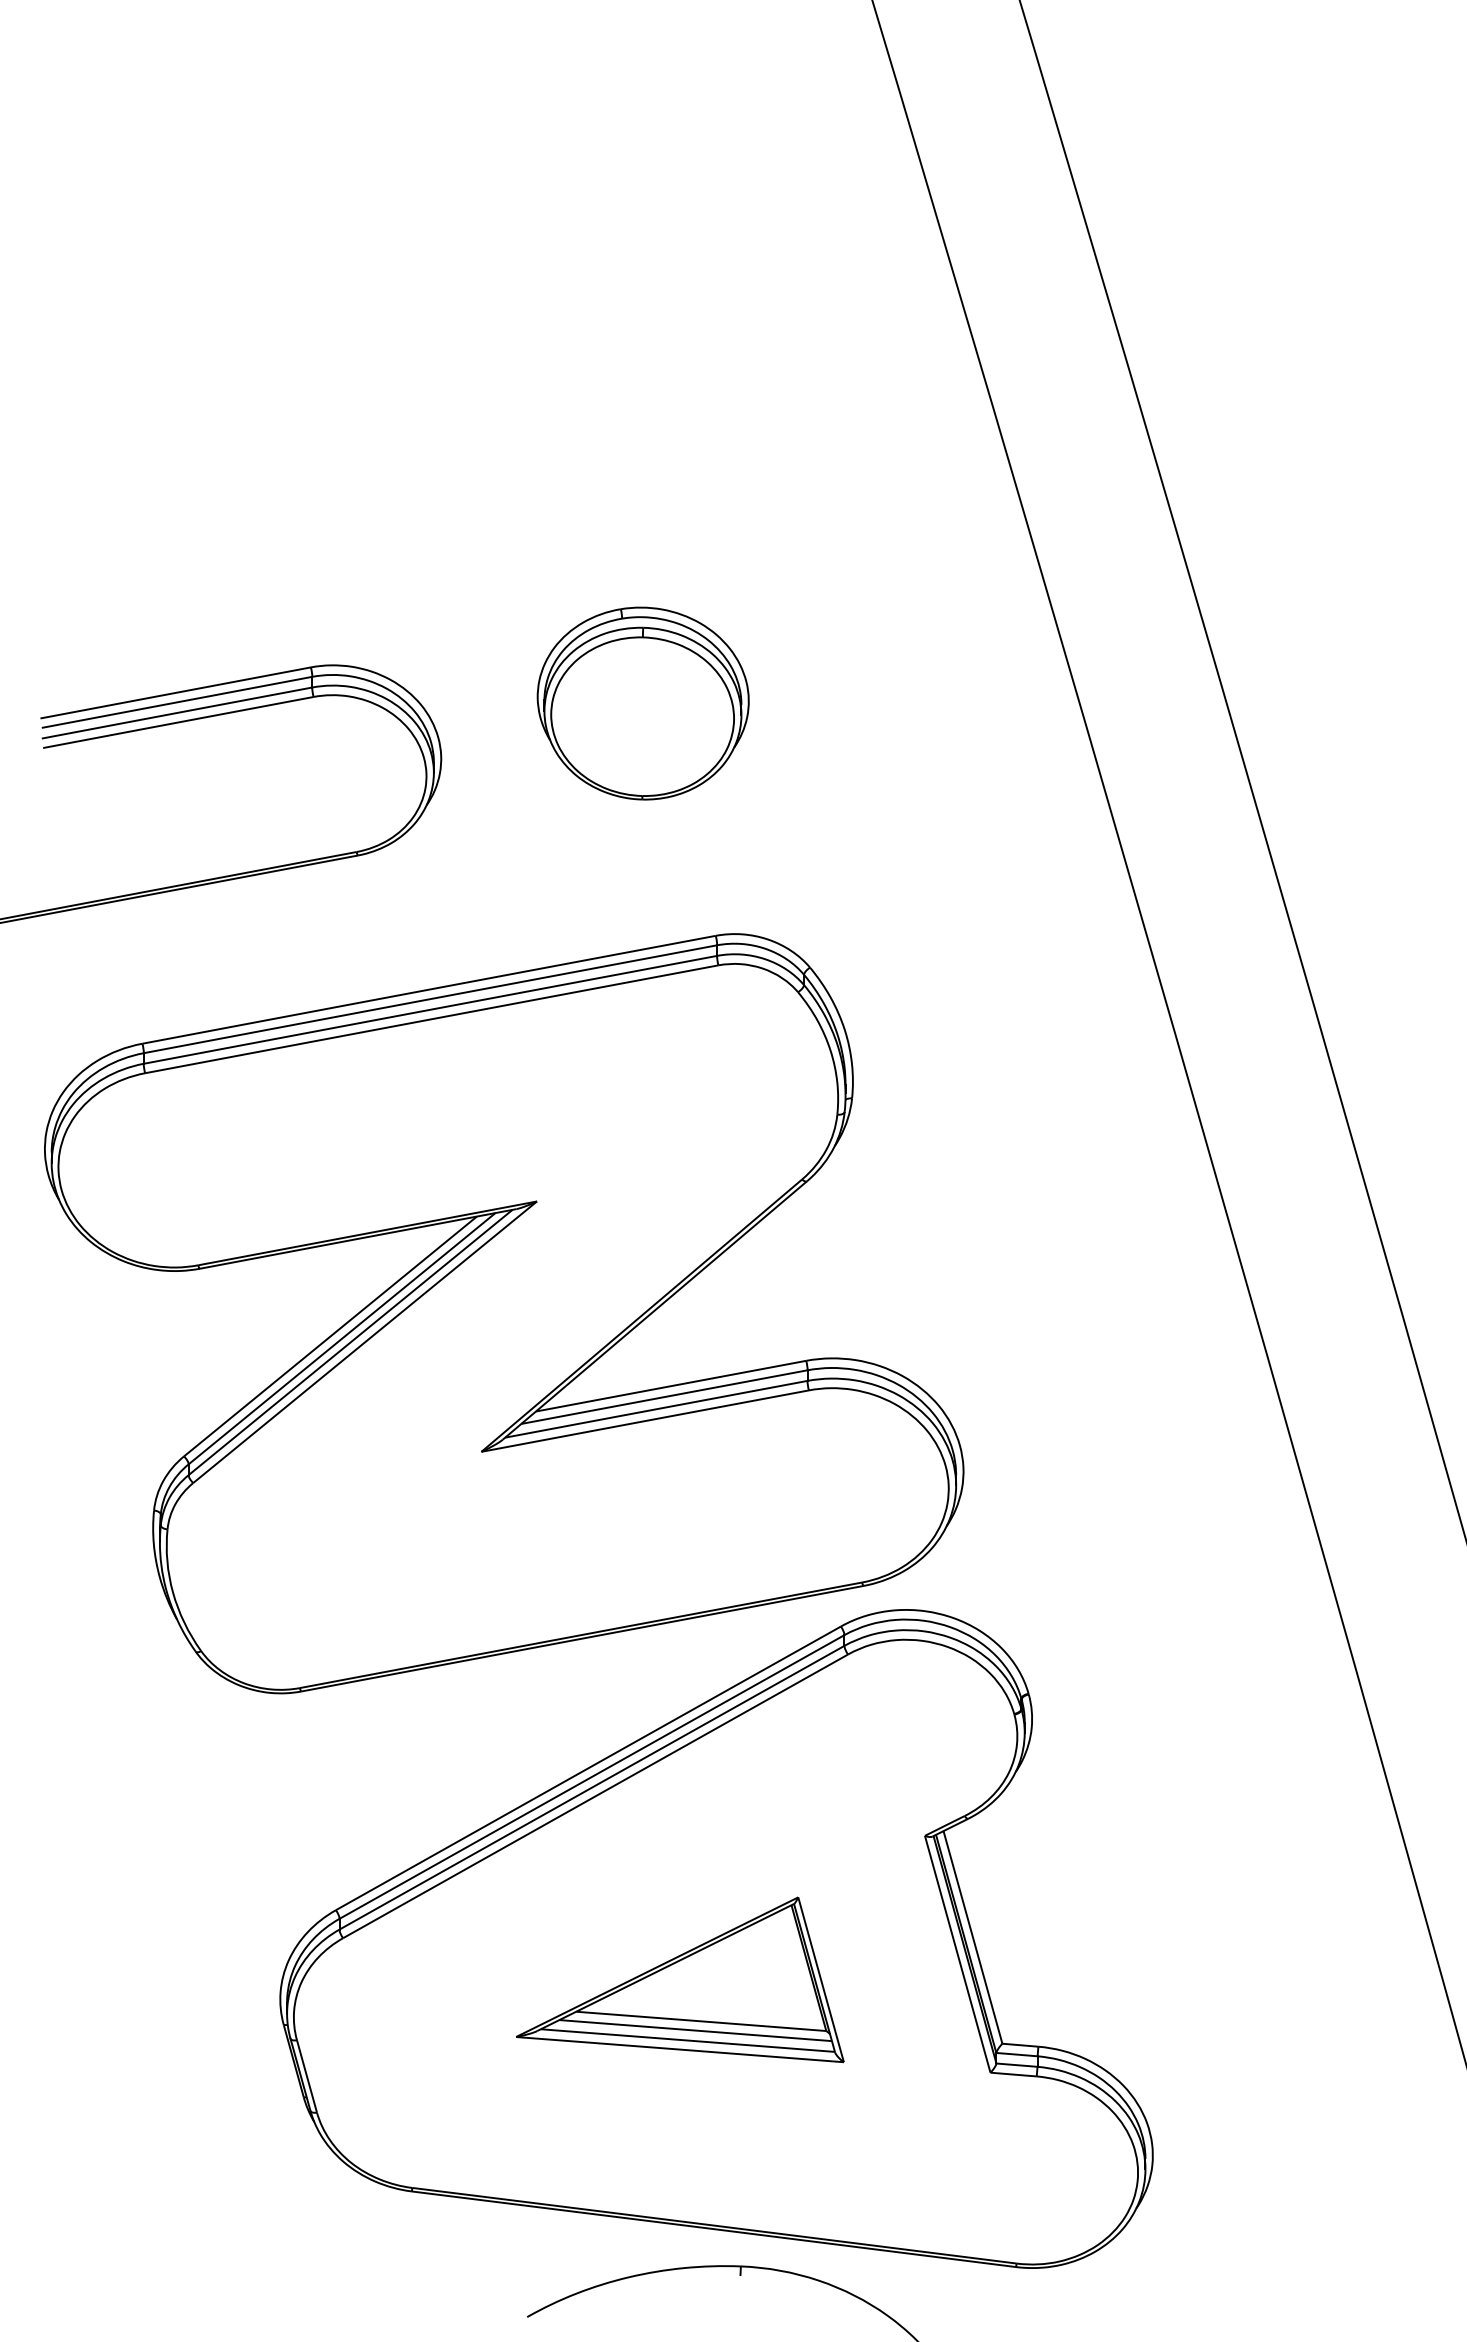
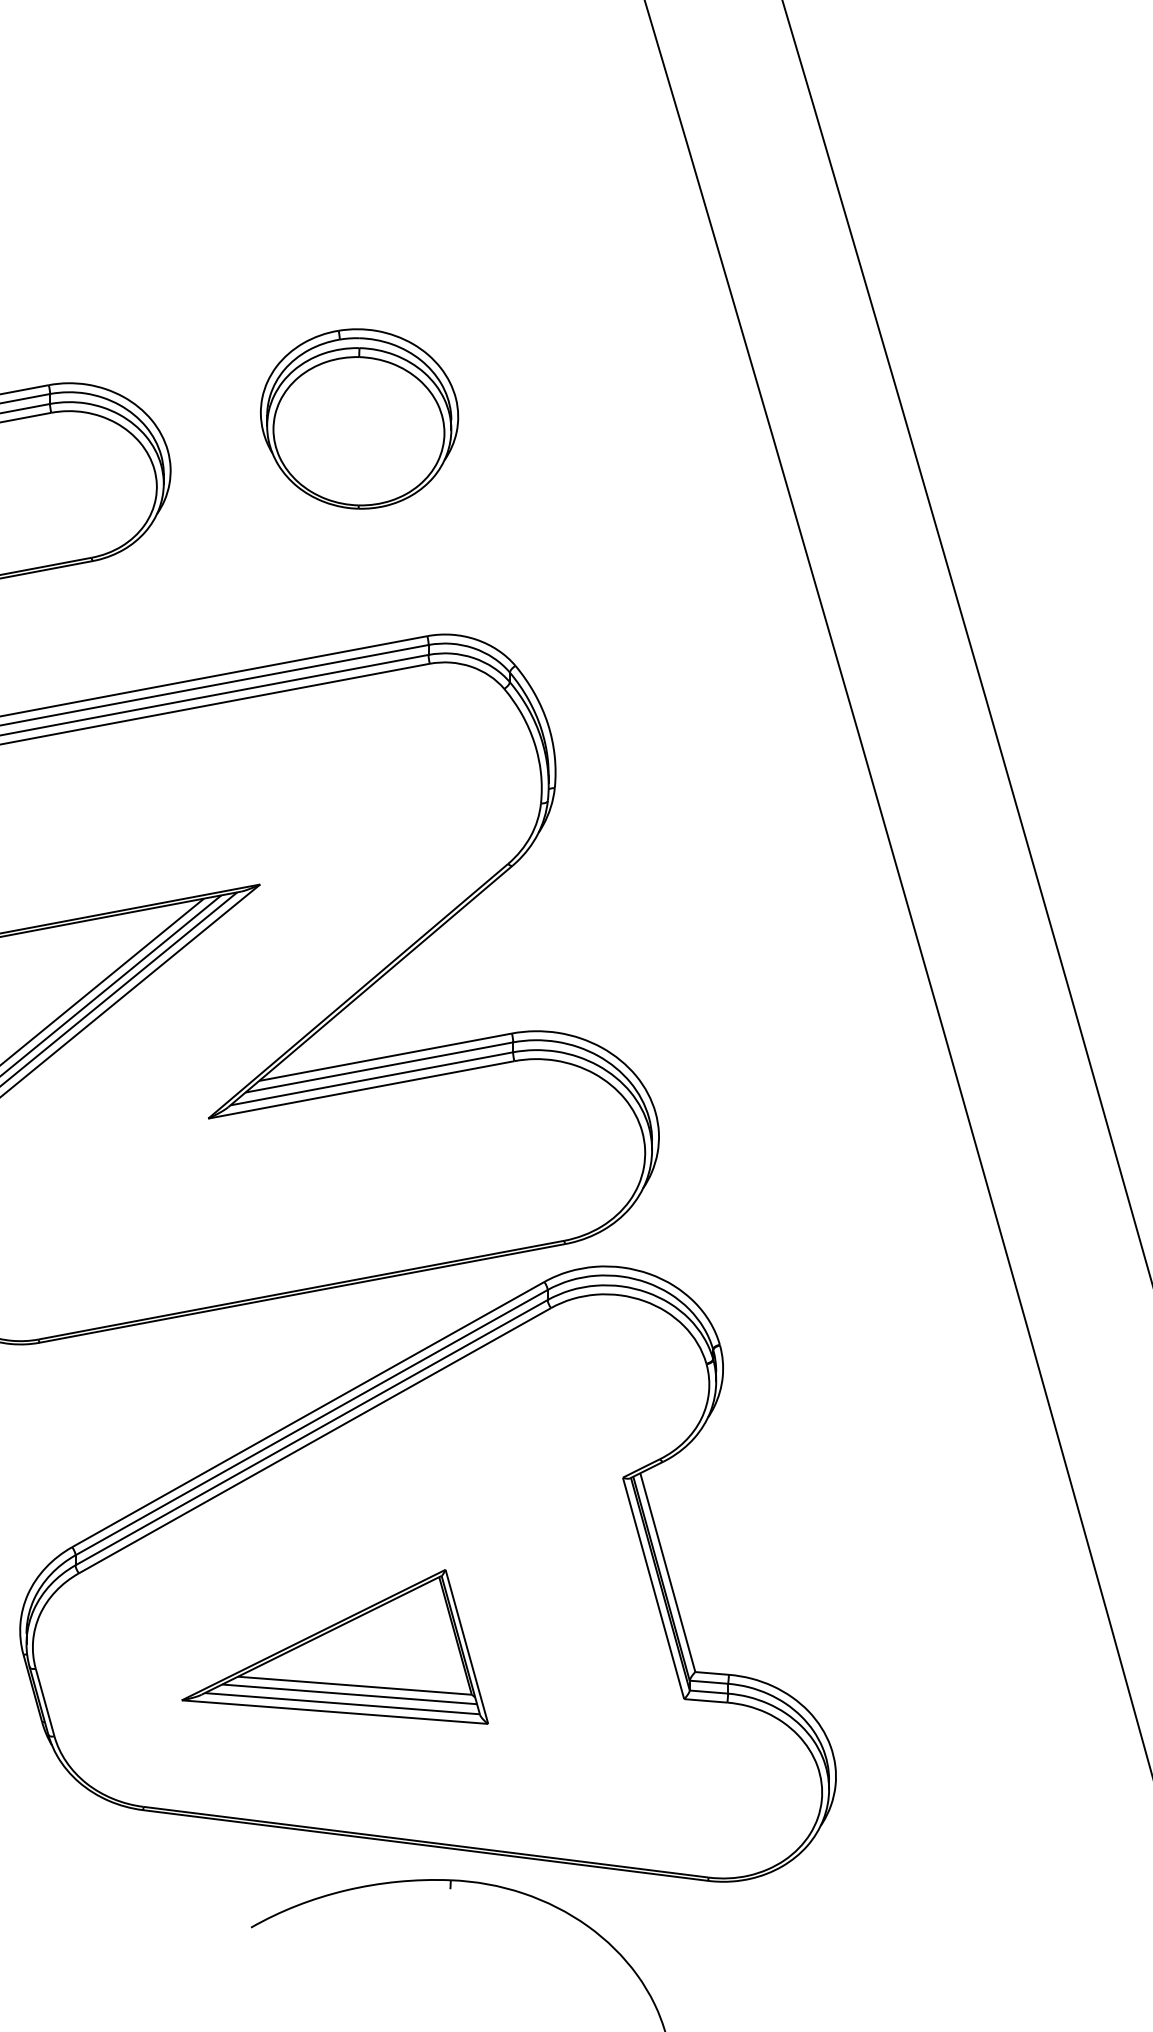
part: (680, 1979) -> (335, 1646), moved

